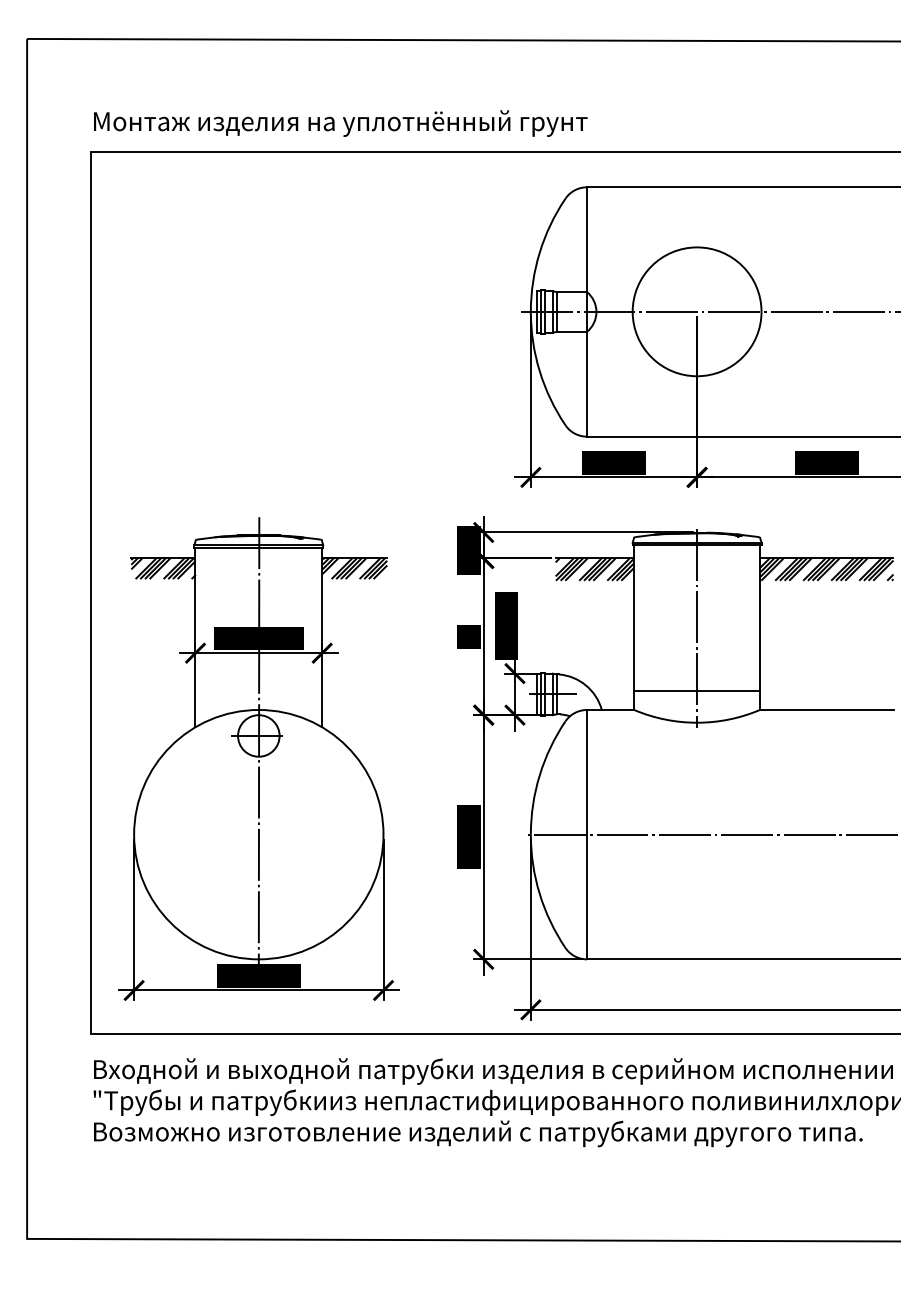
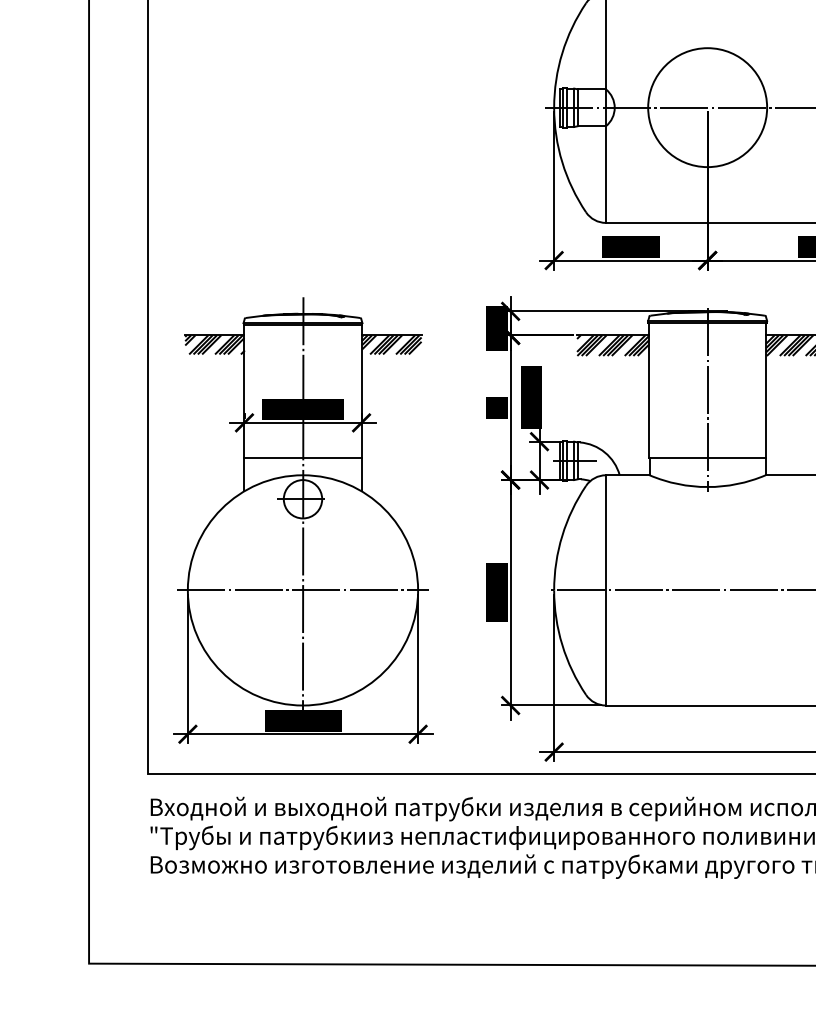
line: (258, 690) -> (302, 457), added
line: (258, 834) -> (302, 590), added

